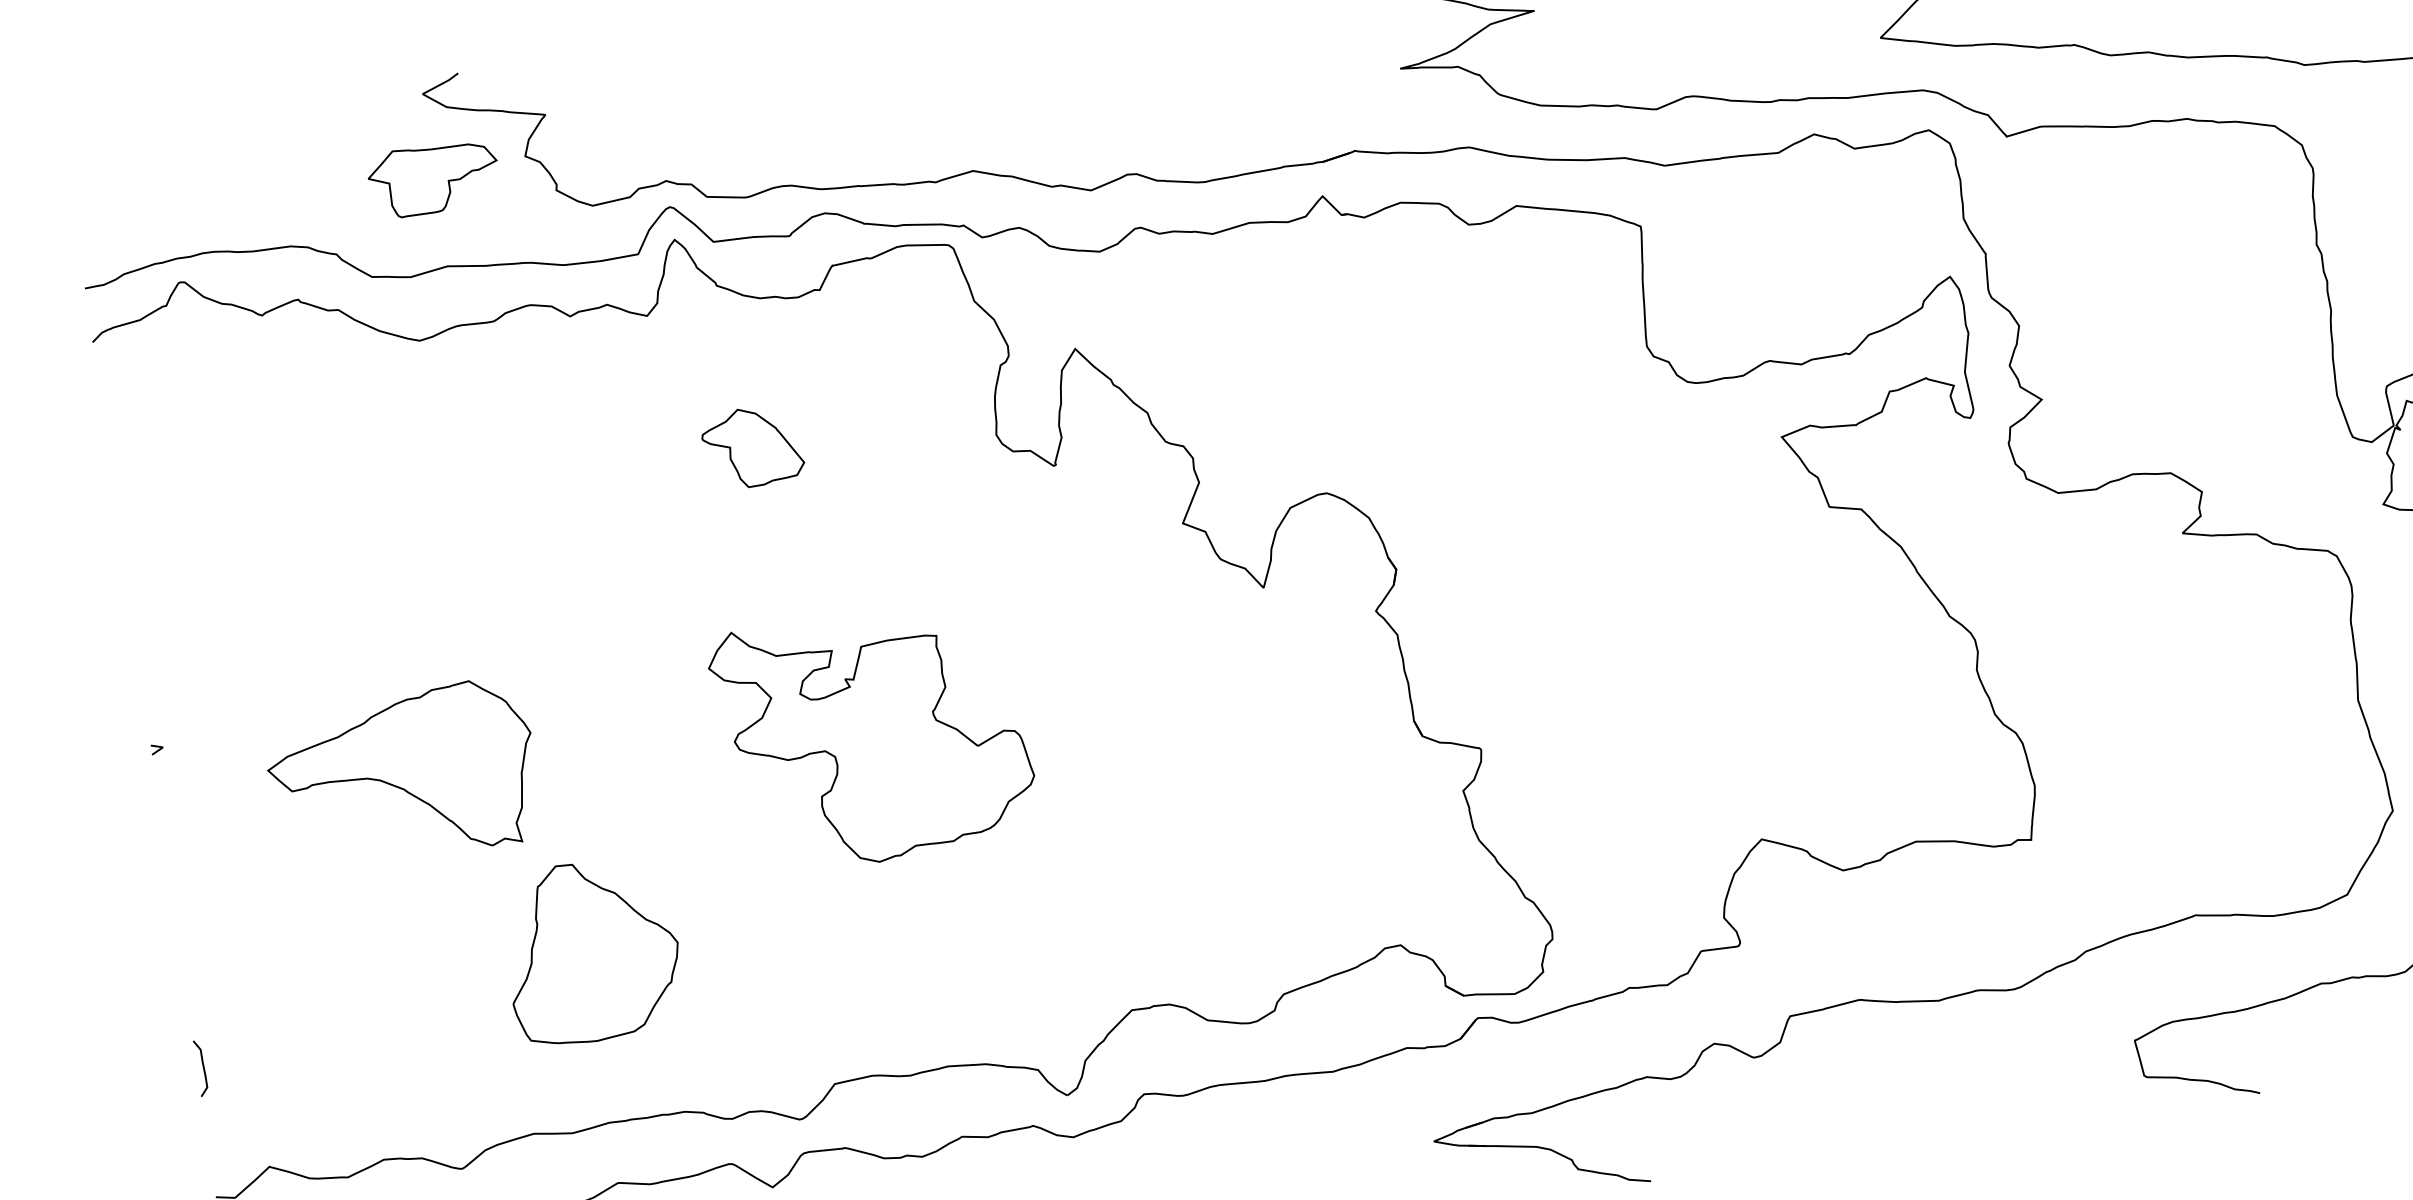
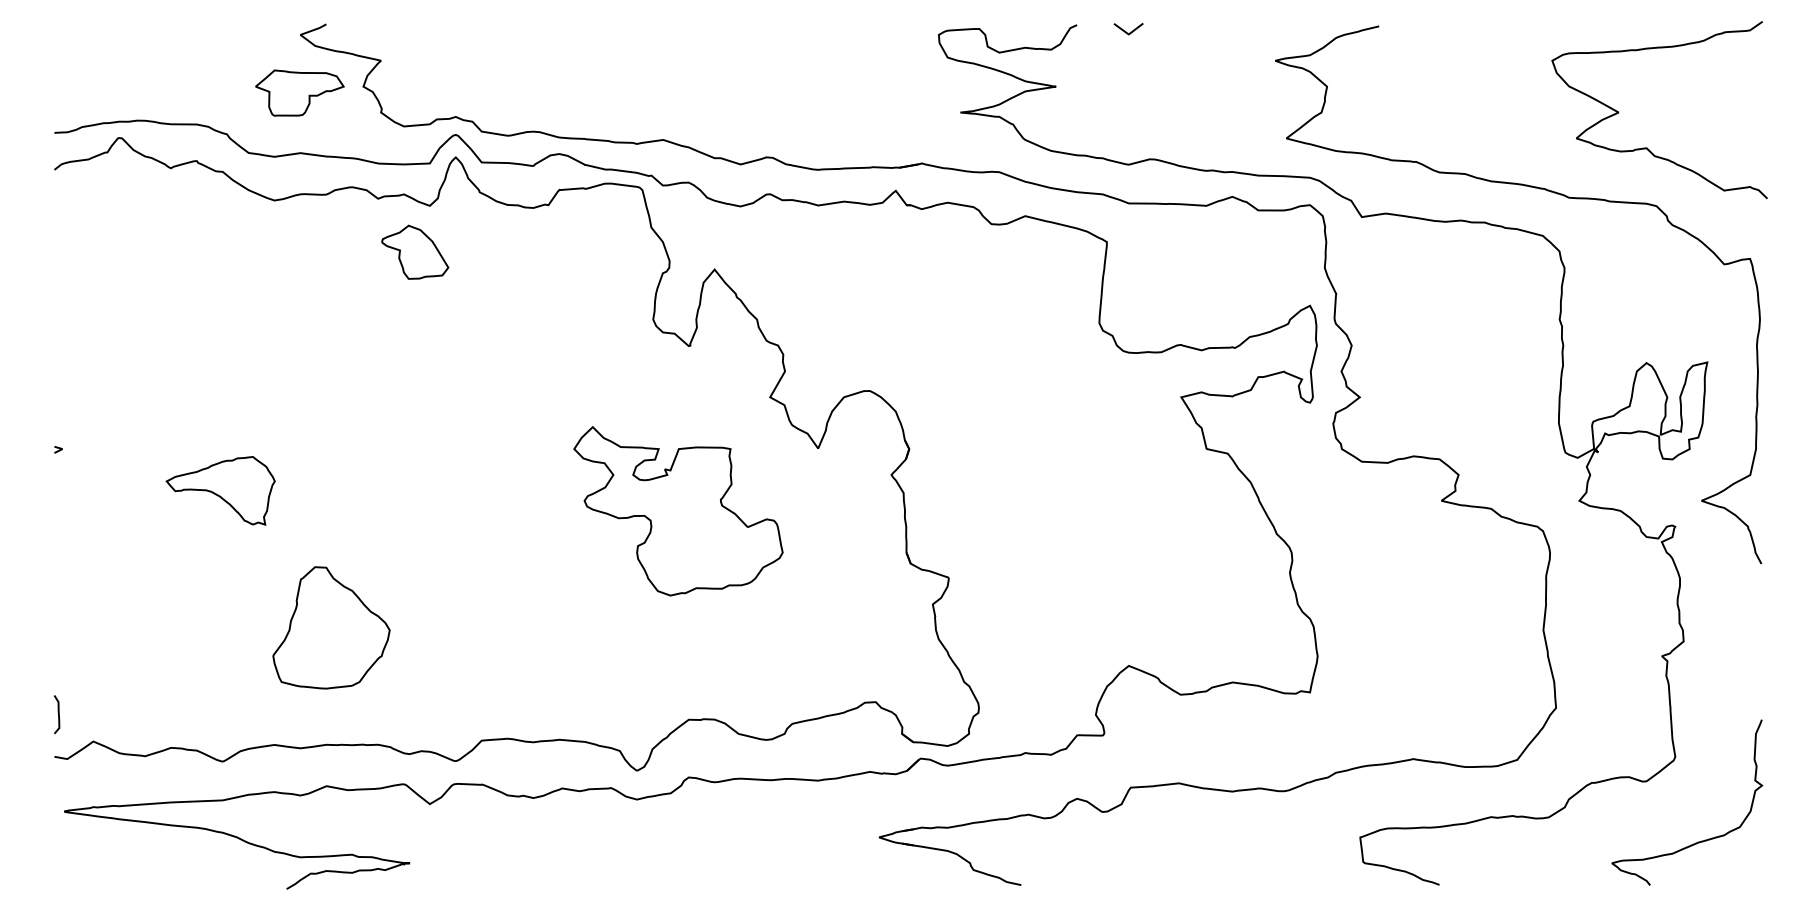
part: (752, 445) -> (415, 251), moved
part: (873, 737) -> (678, 511), moved
part: (401, 774) -> (220, 490), size x0.6
curve: (201, 1066) -> (57, 713), moved

